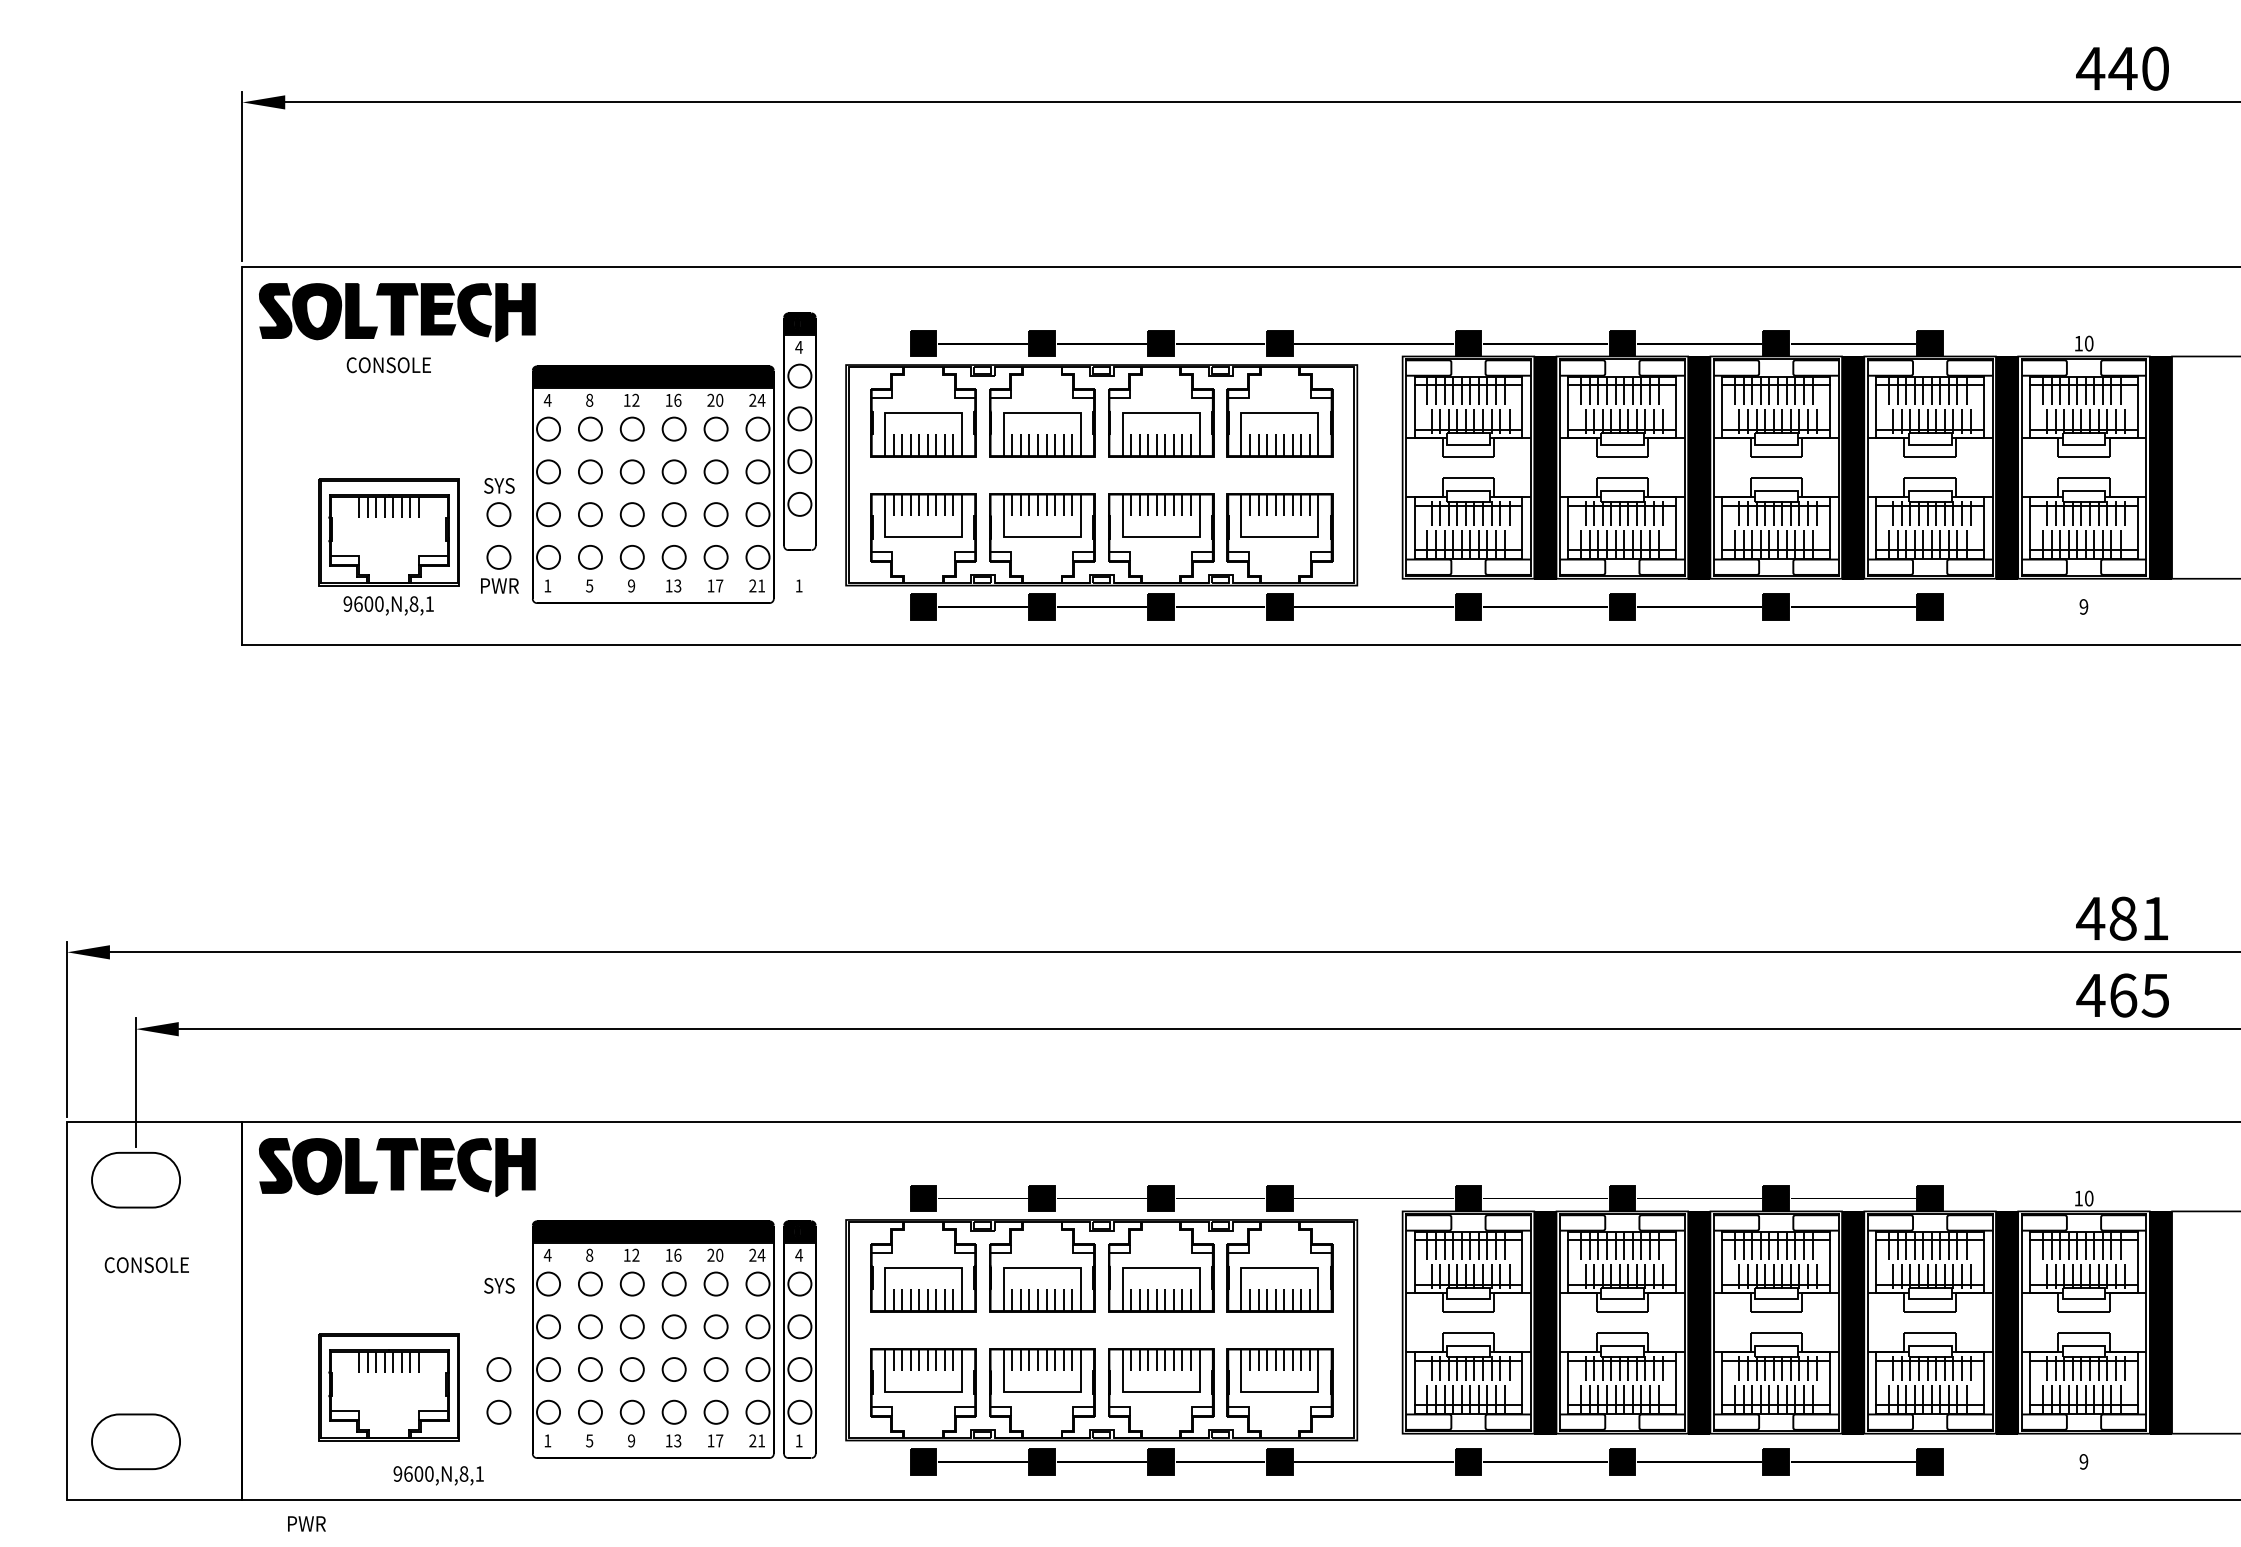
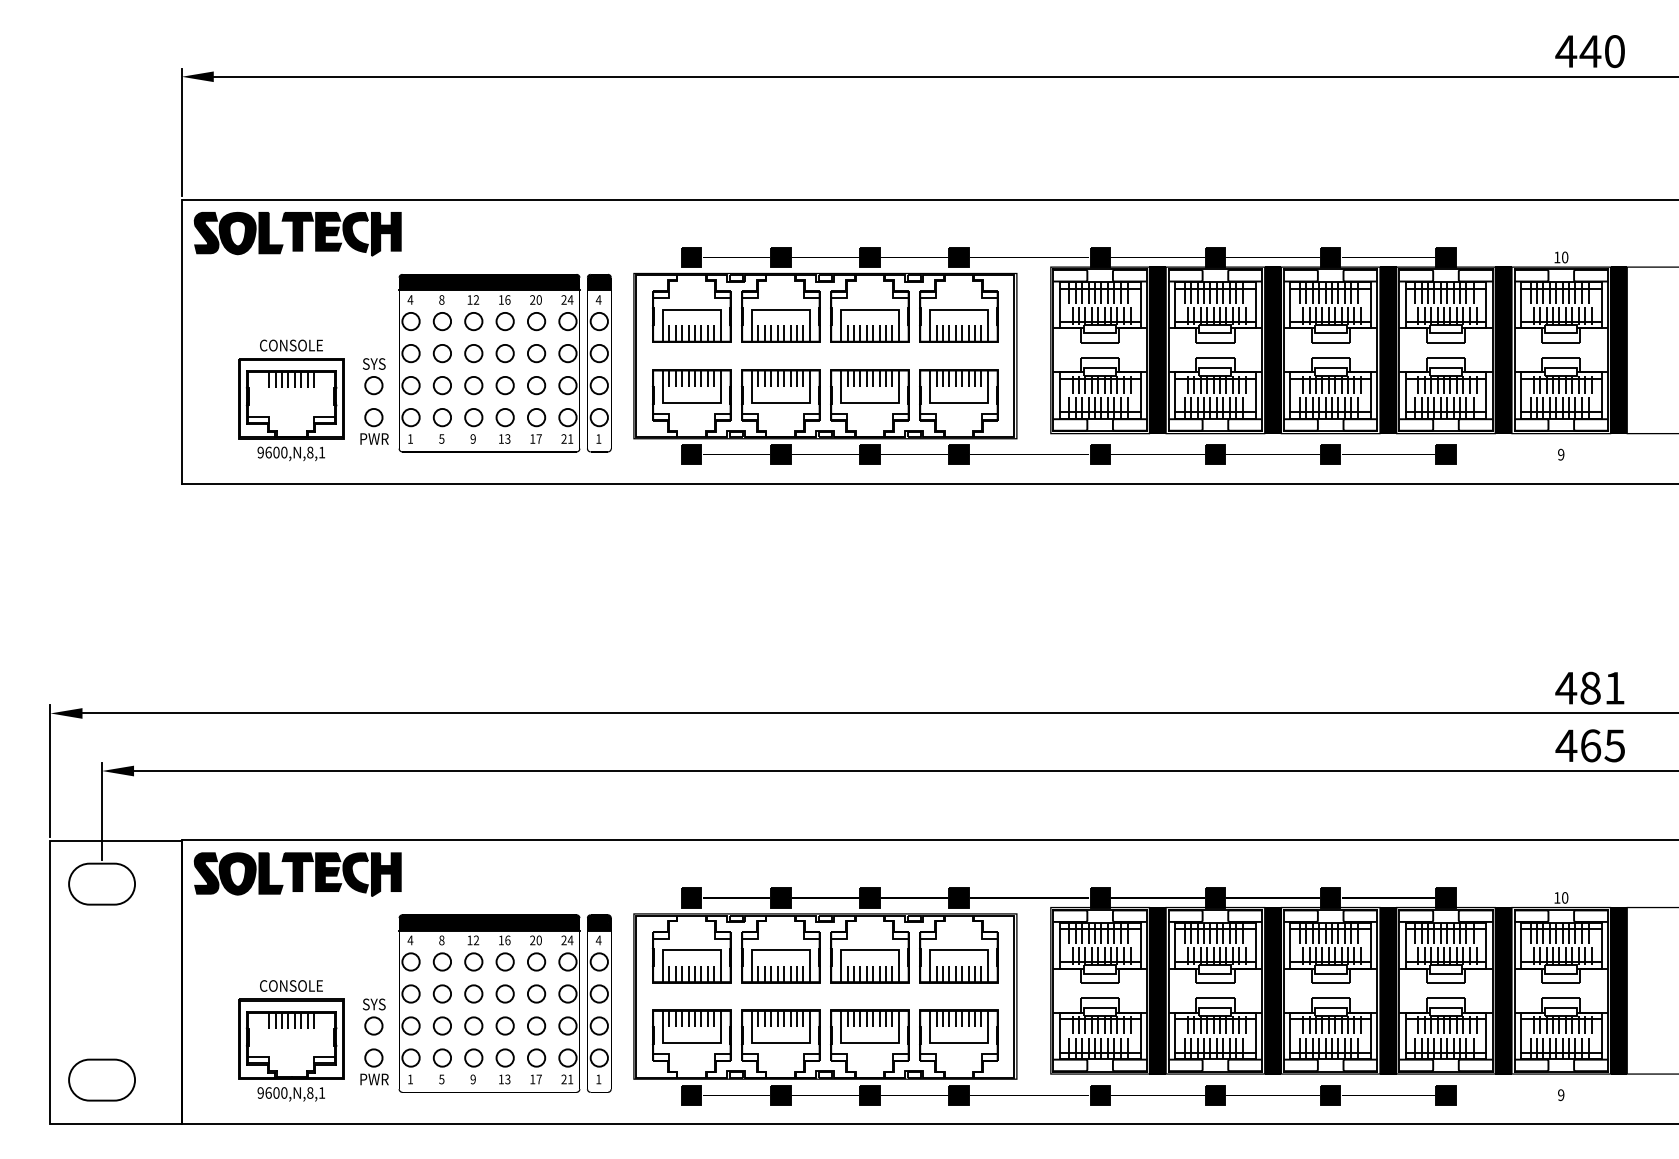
text: (388, 365) -> (291, 345), moved
part: (799, 431) -> (599, 363), moved
text: (146, 1265) -> (291, 986), moved
text: (499, 1285) -> (374, 1004), moved
text: (438, 1475) -> (291, 1094), moved
text: (306, 1523) -> (374, 1079), moved

